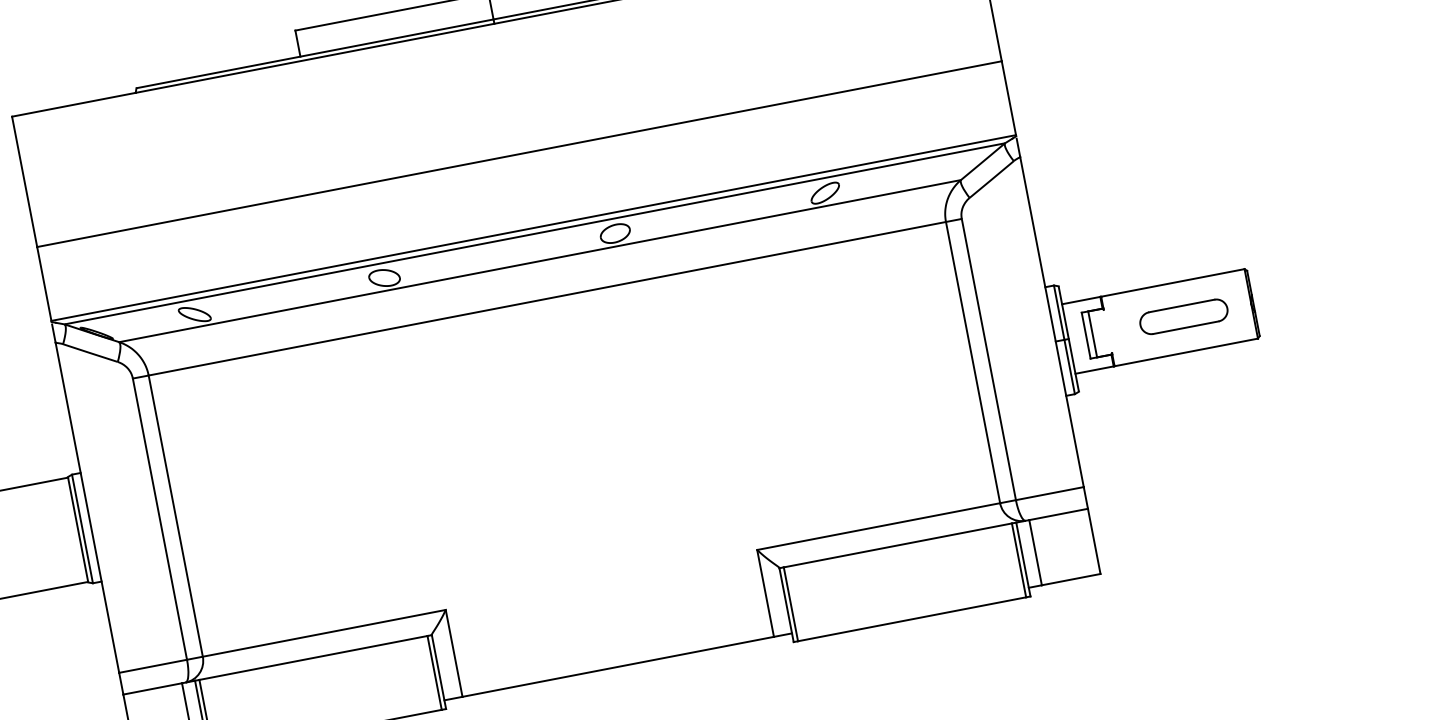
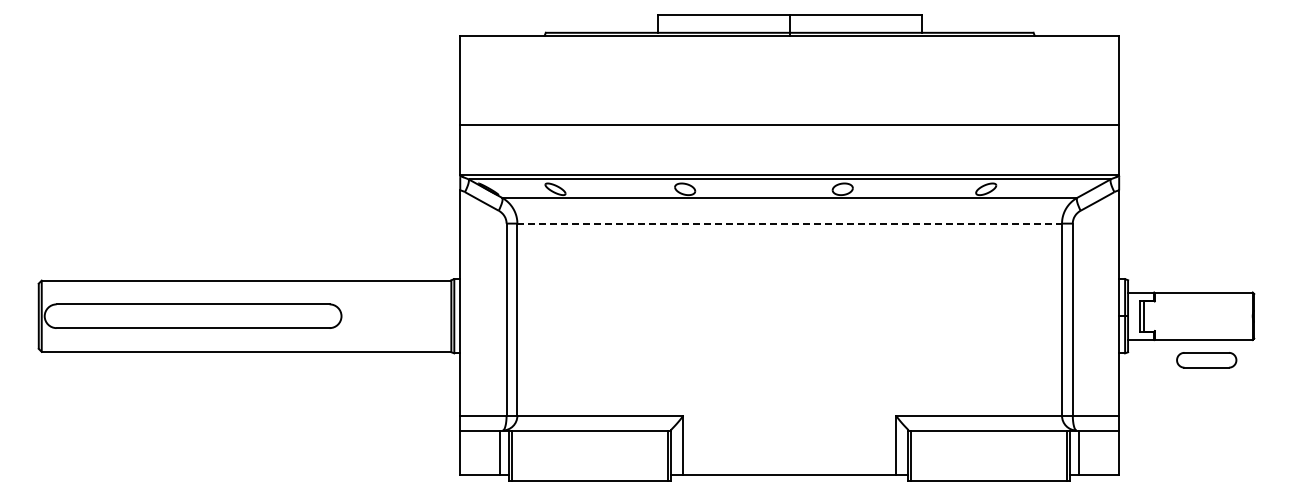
line: (548, 298) -> (790, 223), solid -> dashed
part: (1183, 317) -> (1206, 360), moved

